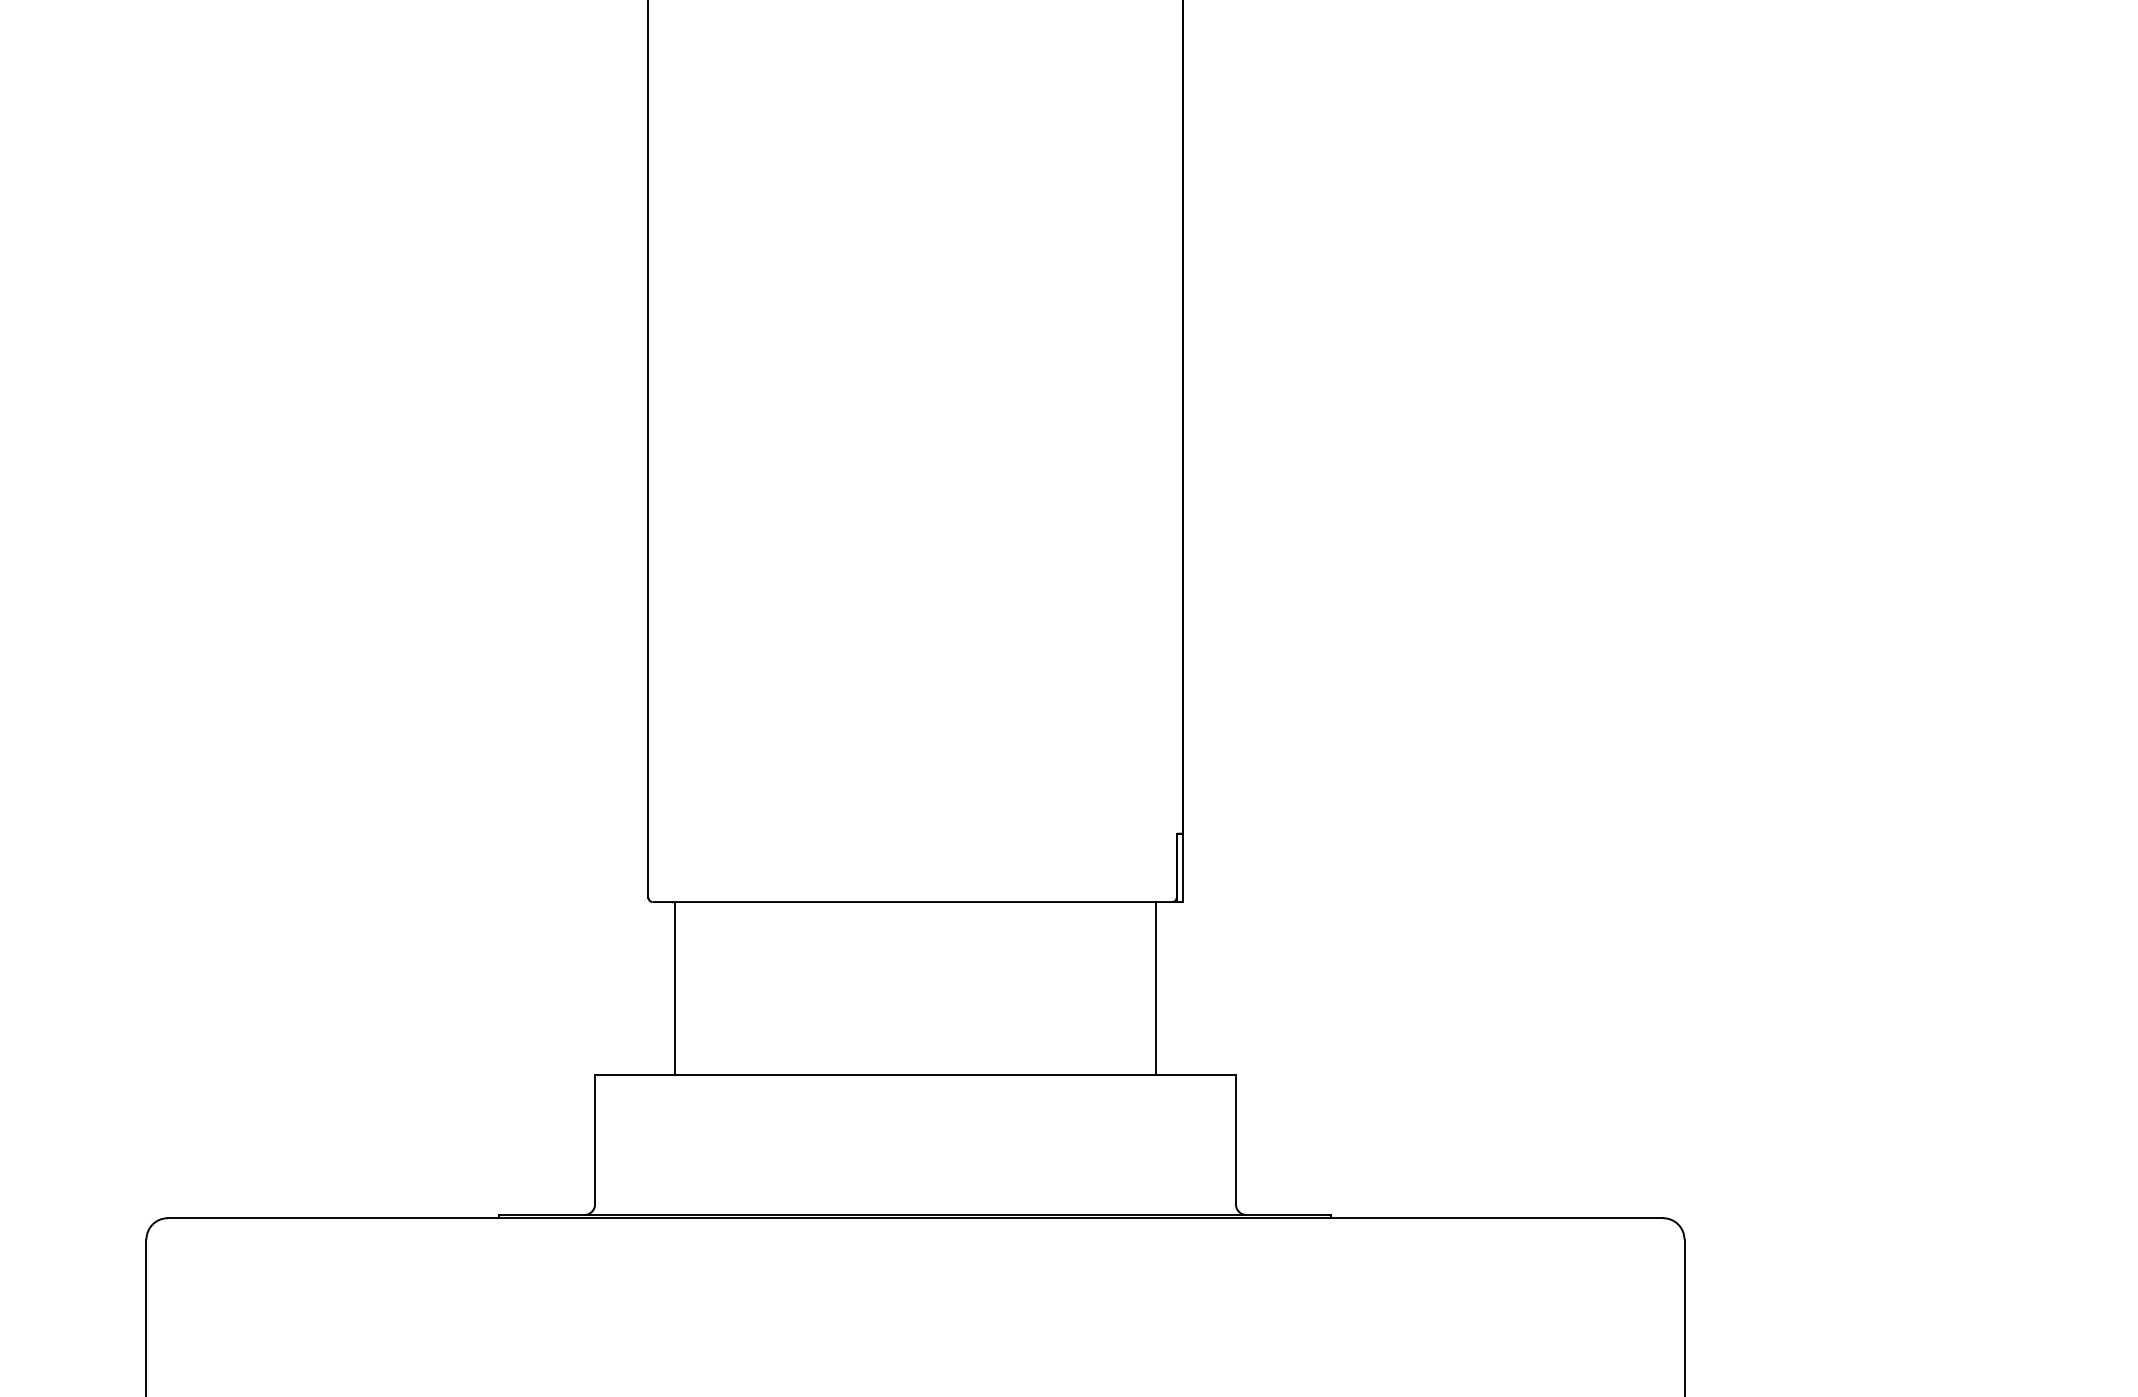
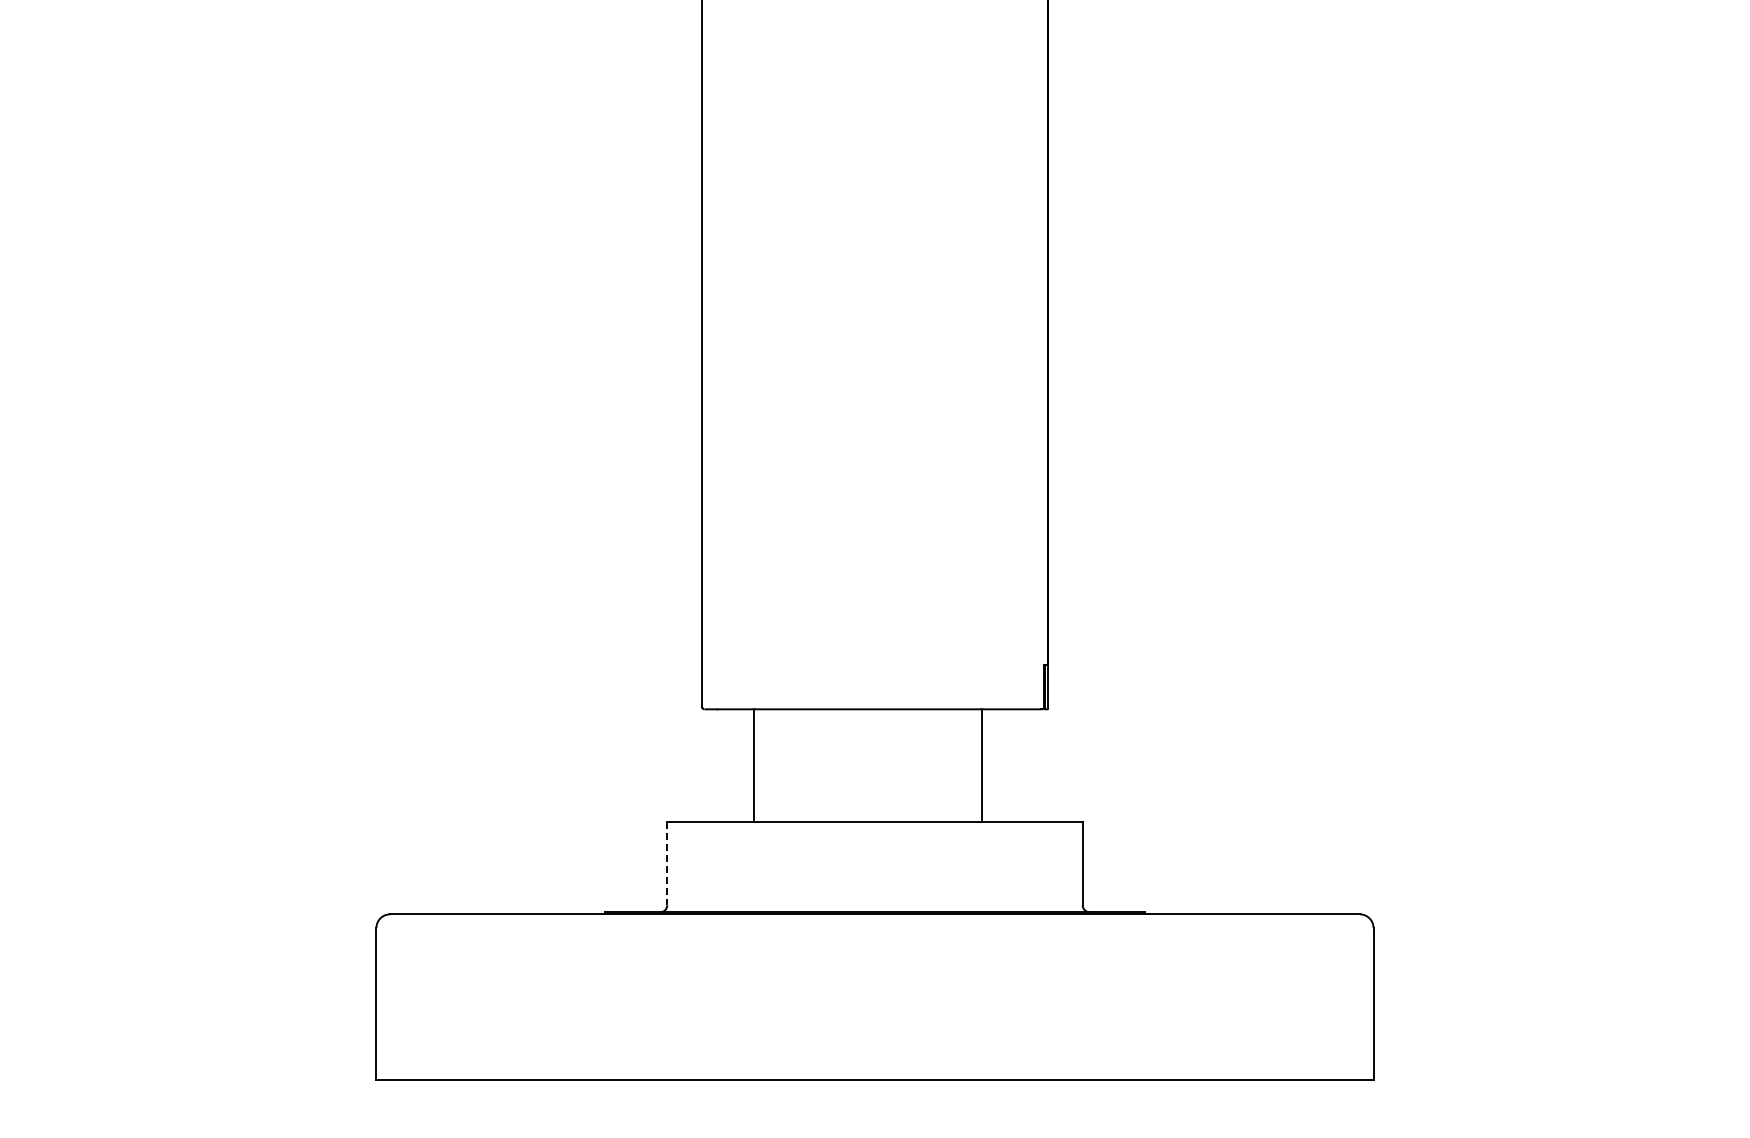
line: (675, 988) -> (754, 765), moved
line: (1155, 988) -> (981, 765), moved
line: (595, 1139) -> (667, 863), solid -> dashed

